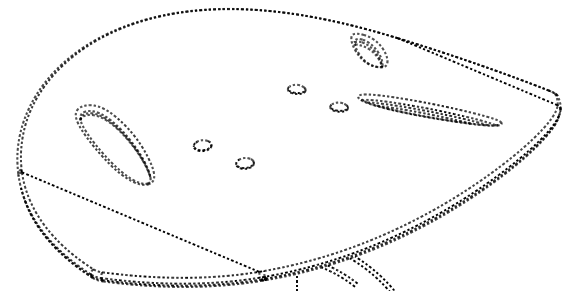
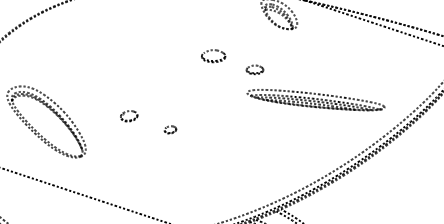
part: (296, 89) -> (213, 56), size x1.4
part: (429, 109) -> (315, 99), moved
part: (244, 163) -> (169, 129), size x0.7

